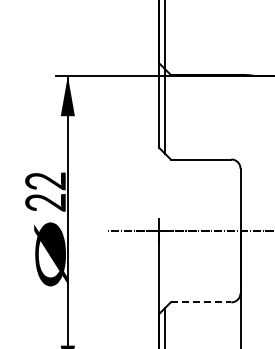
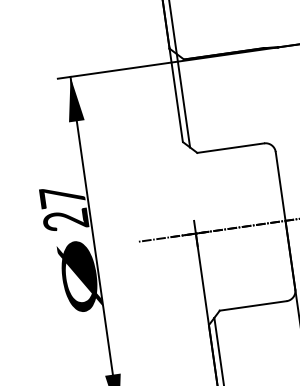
text: (45, 181) -> (62, 196), 22 -> 27
line: (201, 302) -> (253, 306), dashed -> solid

